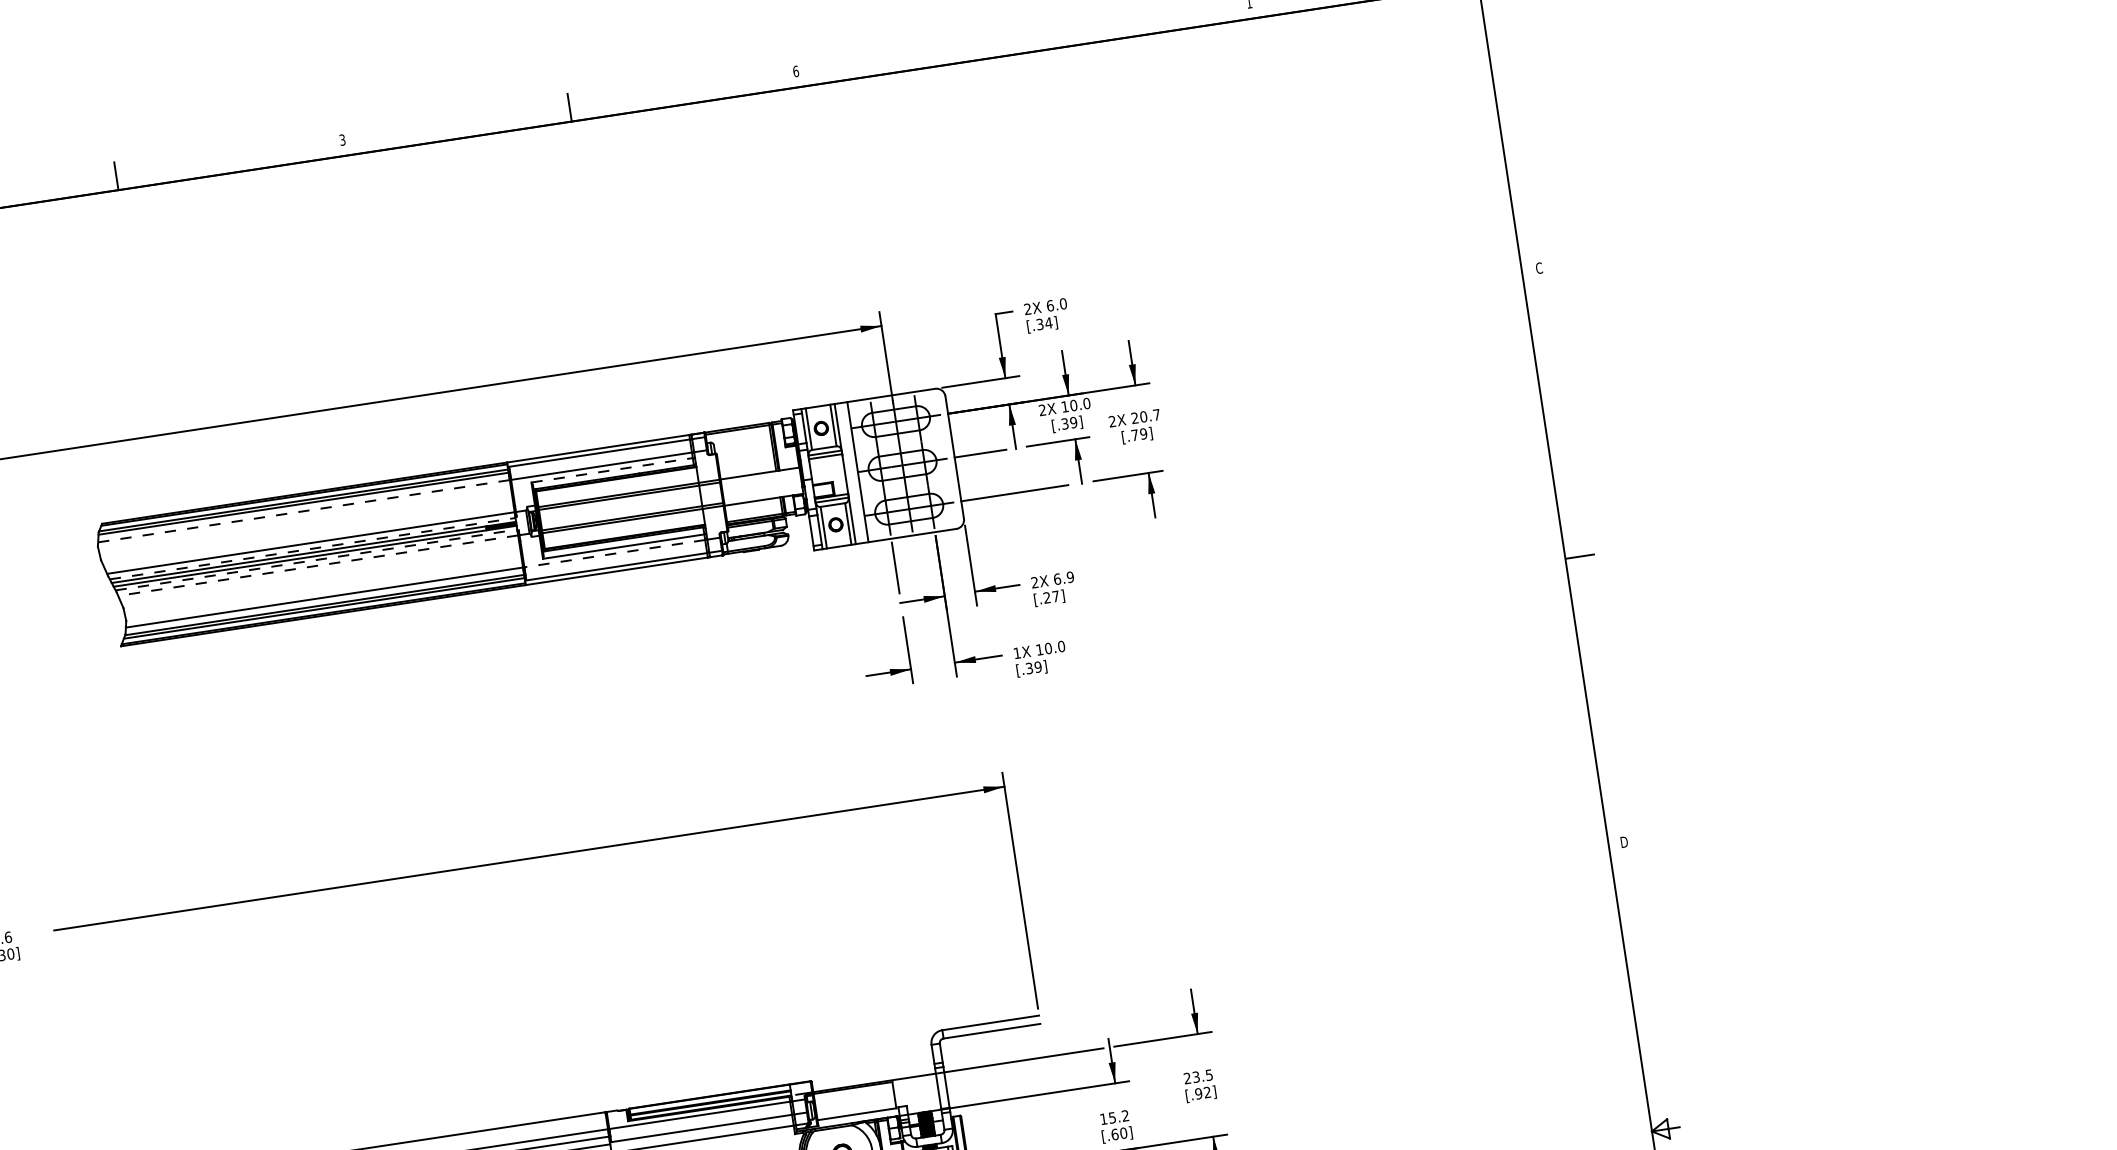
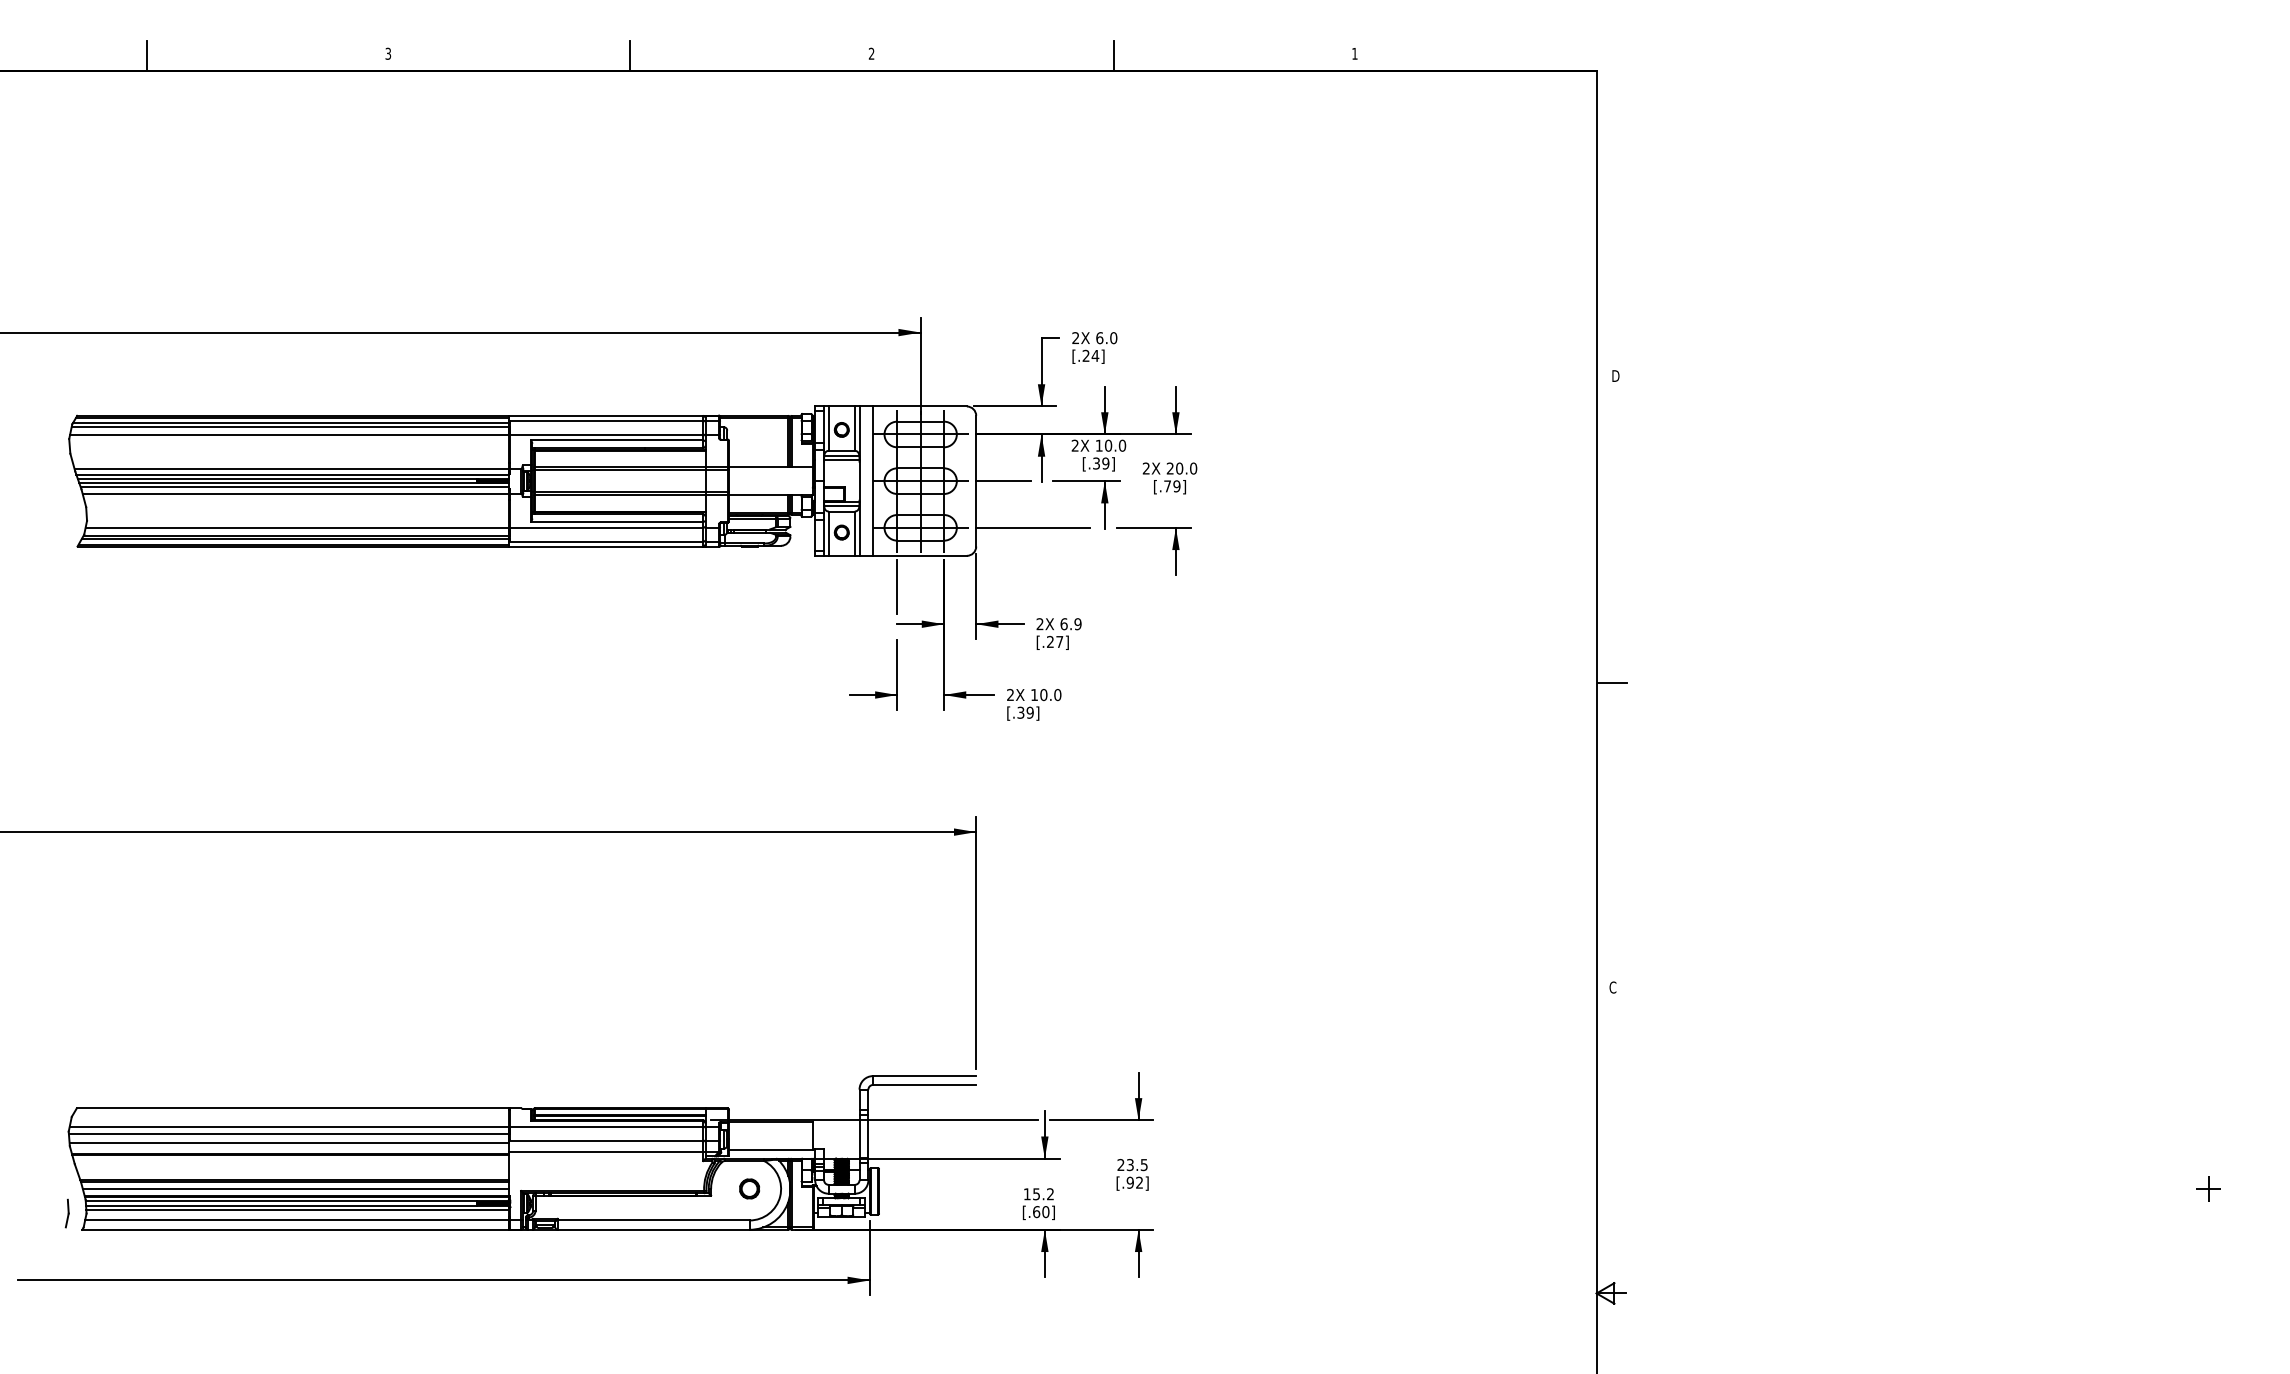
line: (1023, 38) -> (1113, 55), added
text: (795, 71) -> (871, 53), 6 -> 2
text: (1539, 268) -> (1615, 376), C -> D
text: (1039, 324) -> (1085, 355), [.34] -> [.24]
text: (1156, 414) -> (1193, 468), 20.7 -> 20.0
line: (612, 470) -> (617, 440), dashed -> solid
line: (304, 511) -> (290, 434), dashed -> solid
line: (313, 548) -> (293, 474), dashed -> solid
line: (614, 553) -> (606, 527), dashed -> solid
line: (317, 560) -> (295, 487), dashed -> solid
line: (317, 565) -> (295, 493), dashed -> solid
text: (1017, 652) -> (1010, 694), 1X -> 2X
text: (1624, 842) -> (1613, 987), D -> C

